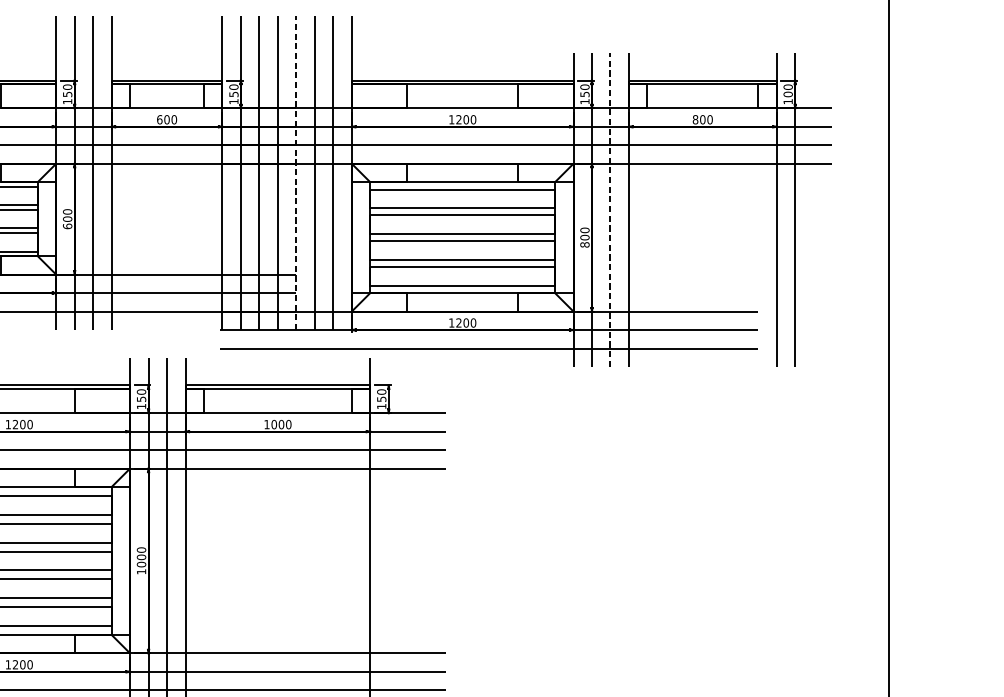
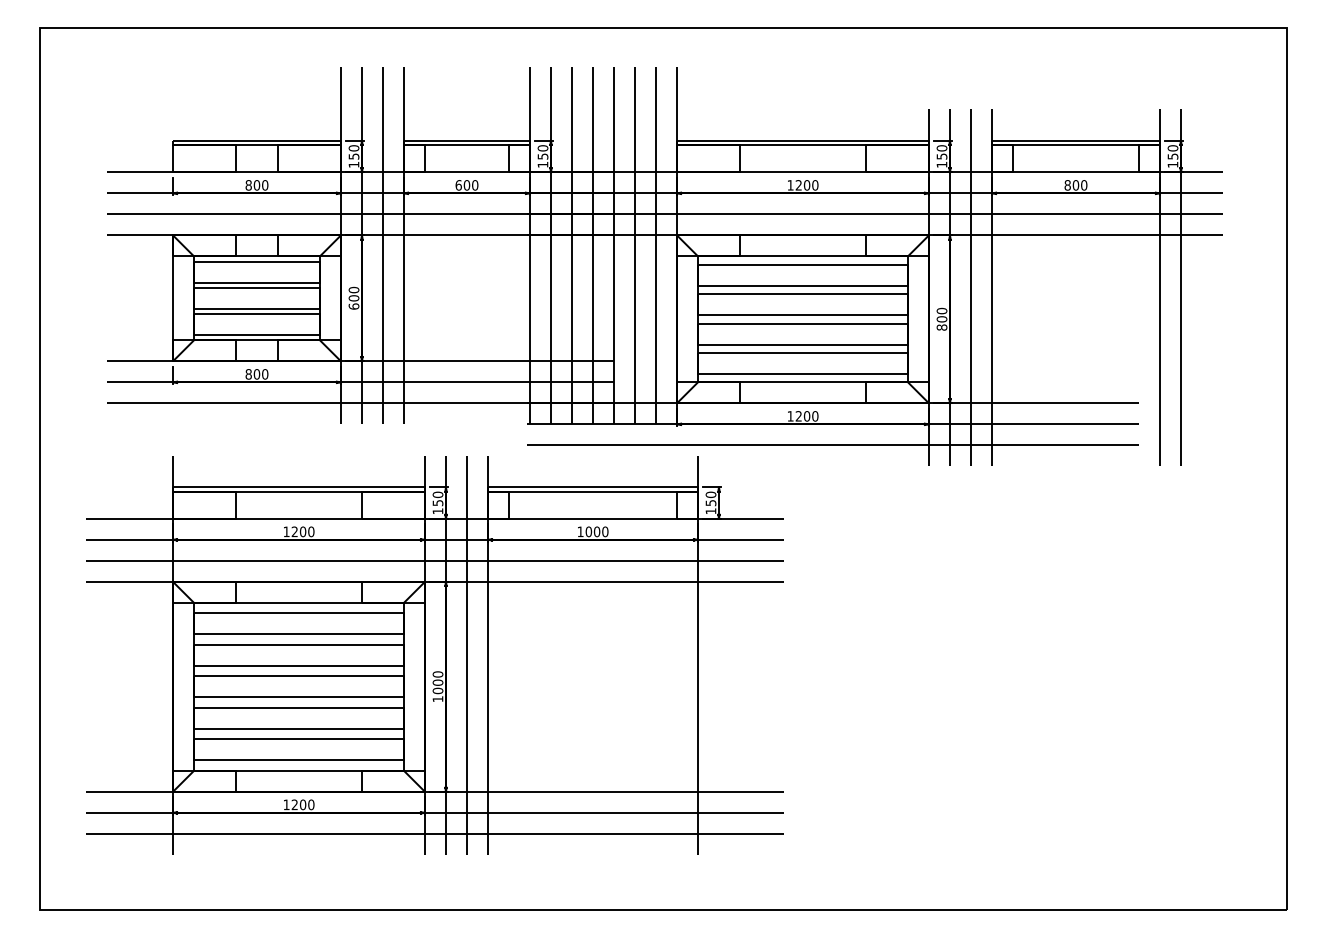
text: (787, 94) -> (1172, 156), 100 -> 150
line: (296, 172) -> (614, 245), dashed -> solid
line: (610, 209) -> (970, 287), dashed -> solid

